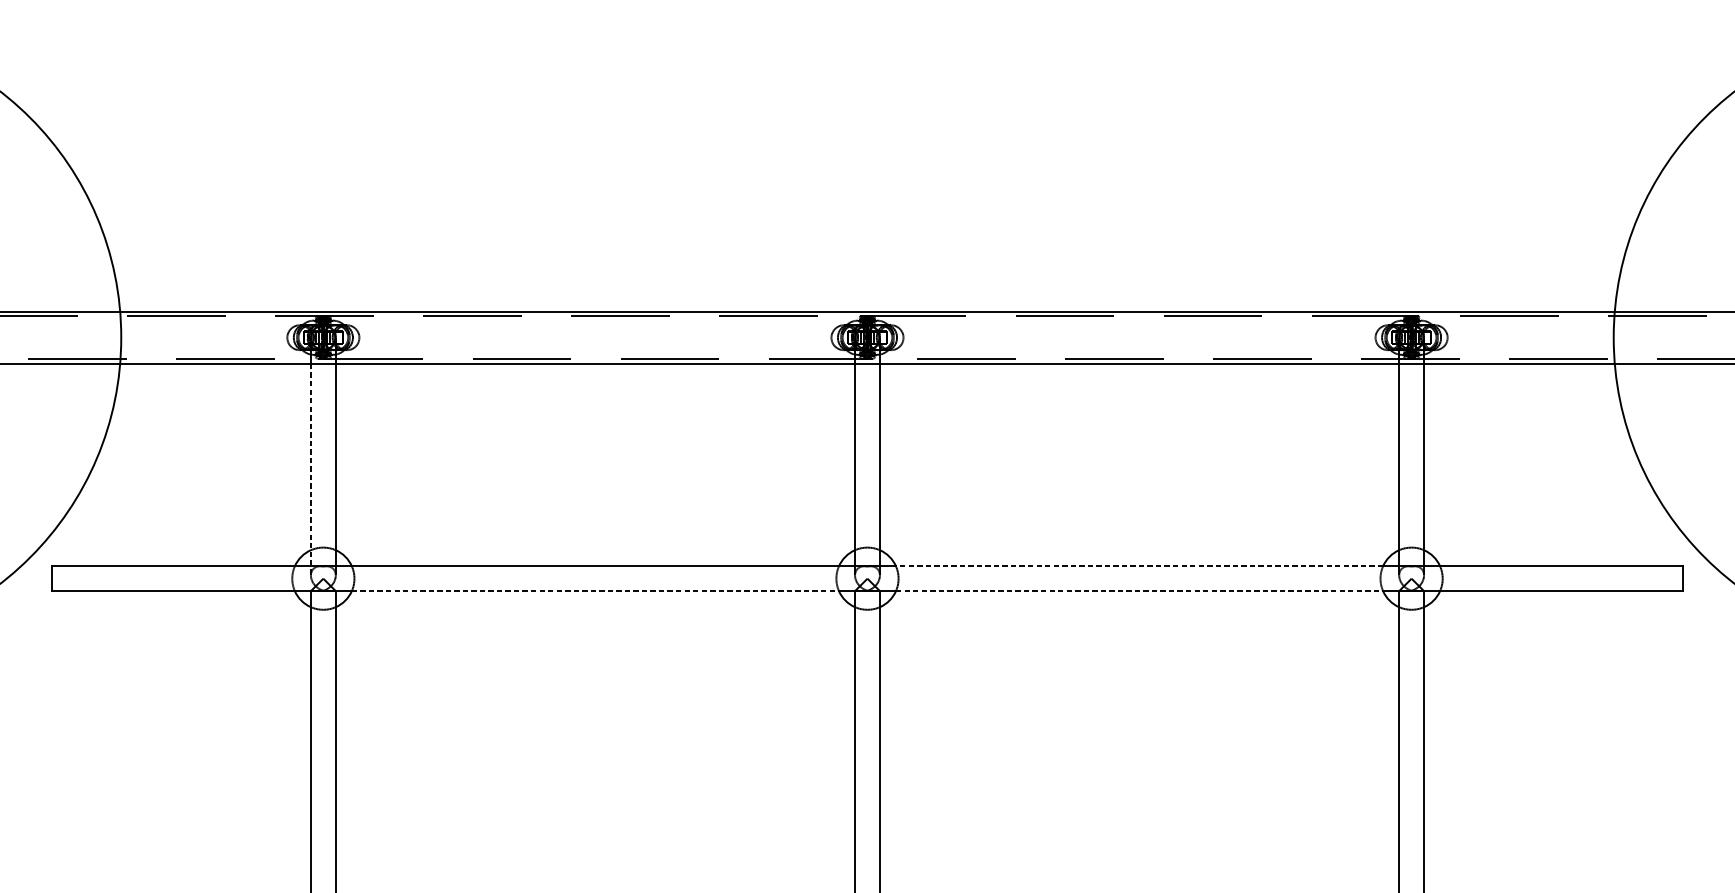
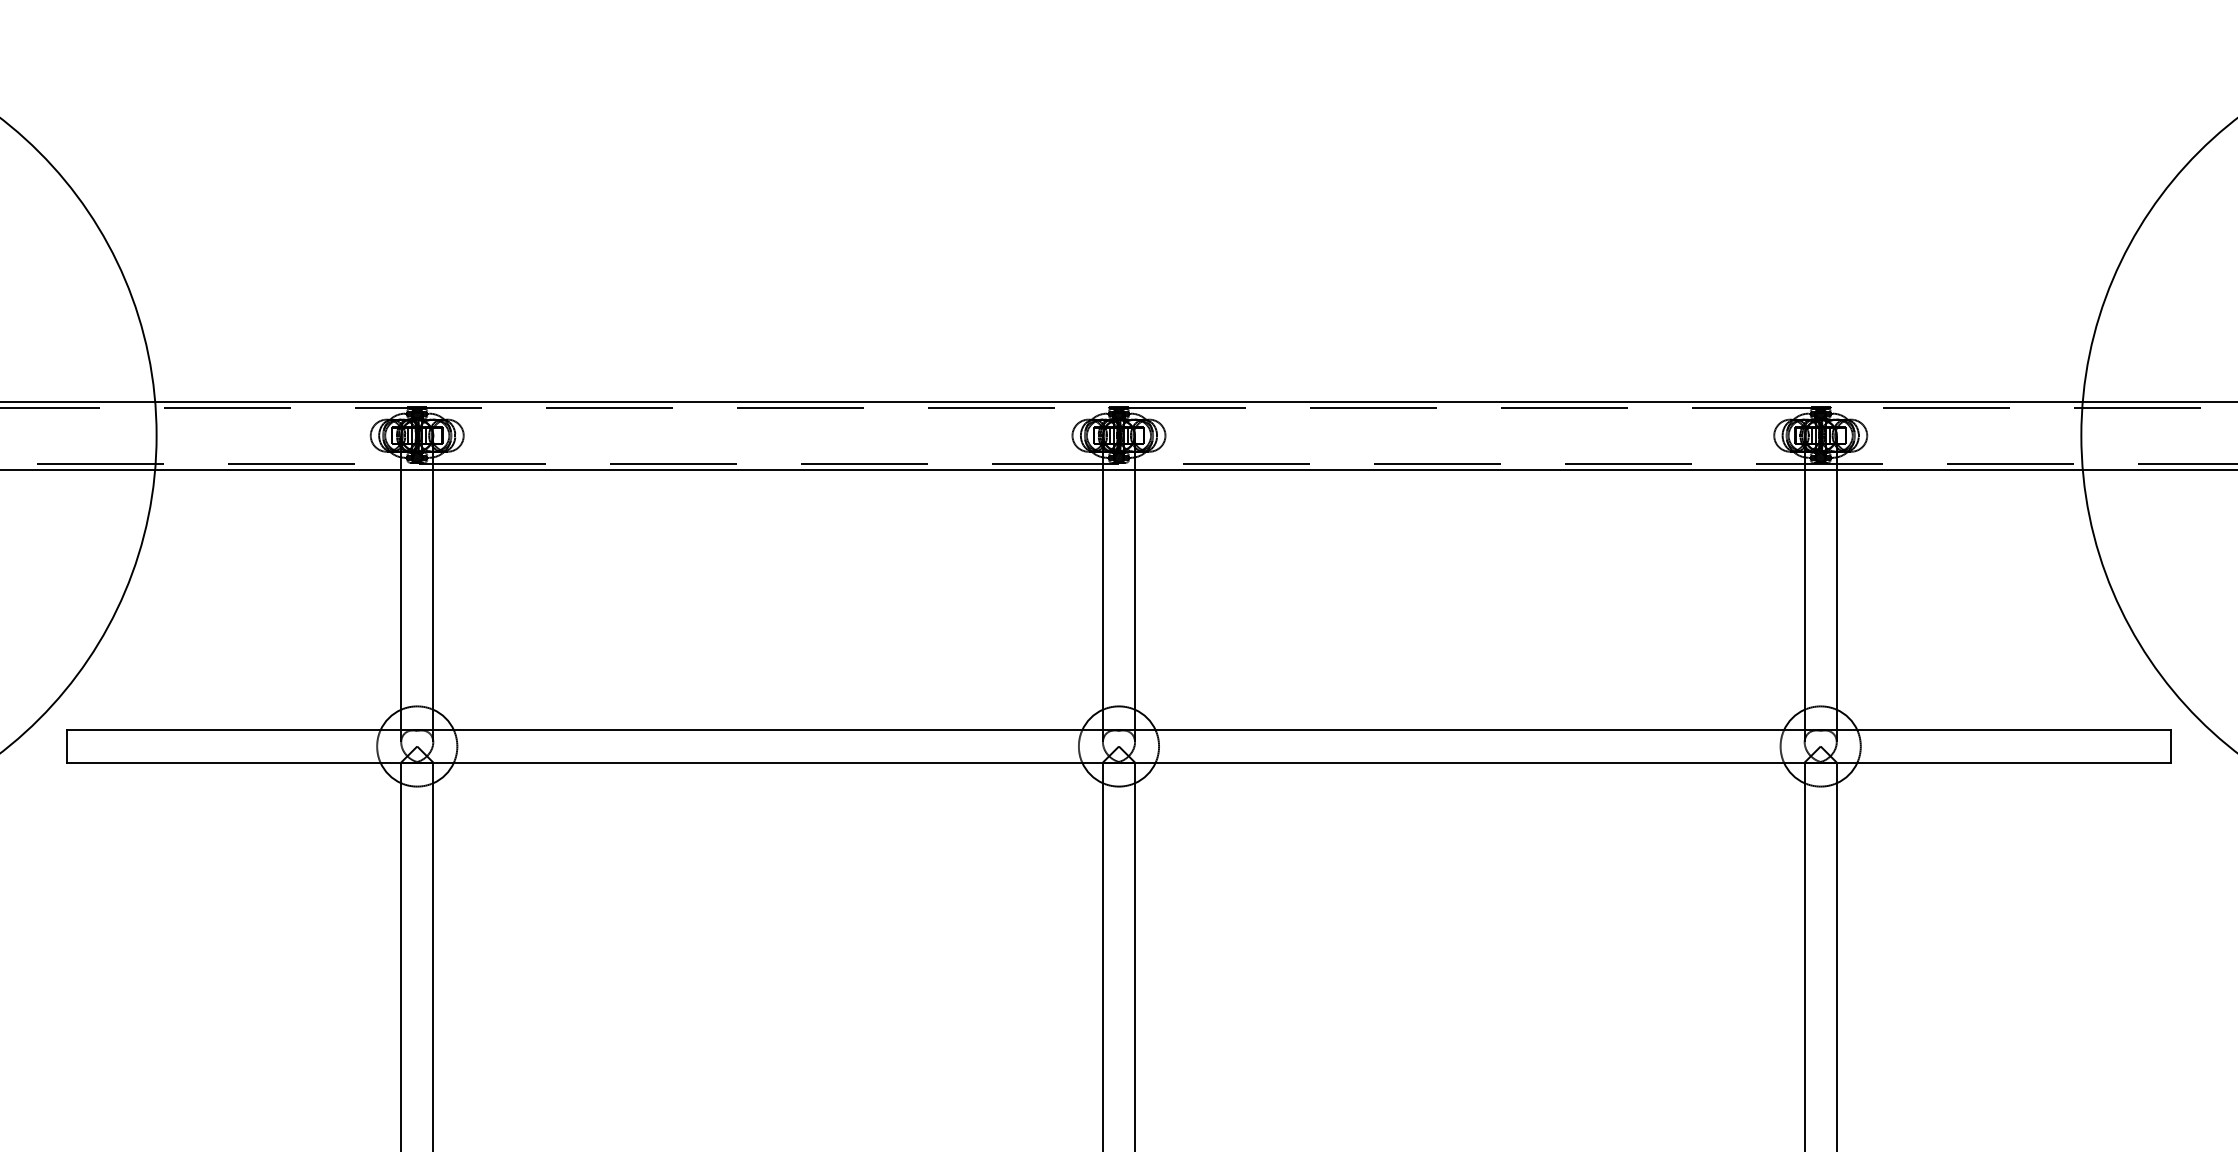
line: (311, 467) -> (401, 603), dashed -> solid
line: (1139, 566) -> (1469, 730), dashed -> solid
line: (595, 591) -> (768, 762), dashed -> solid
line: (1140, 591) -> (1470, 762), dashed -> solid

